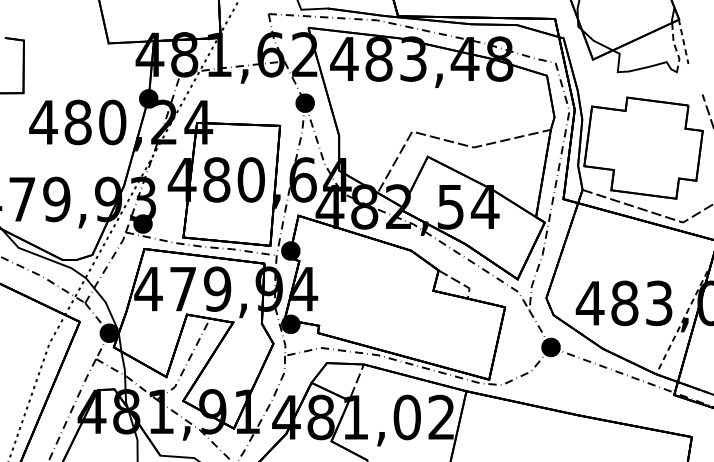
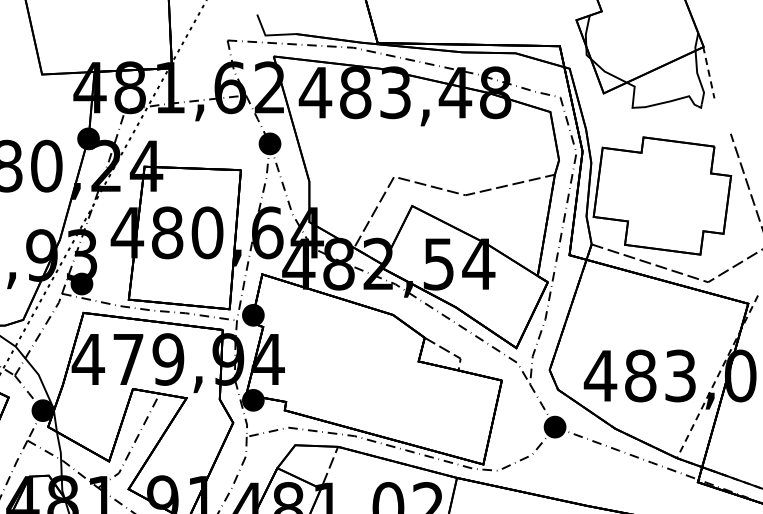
line: (675, 46) -> (699, 78), dashed -> solid

